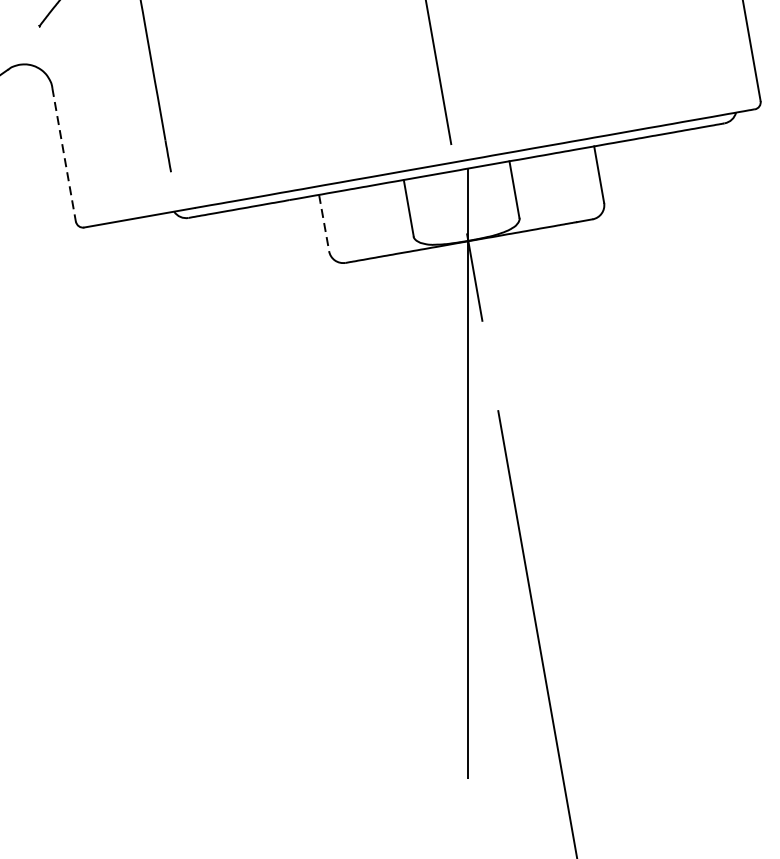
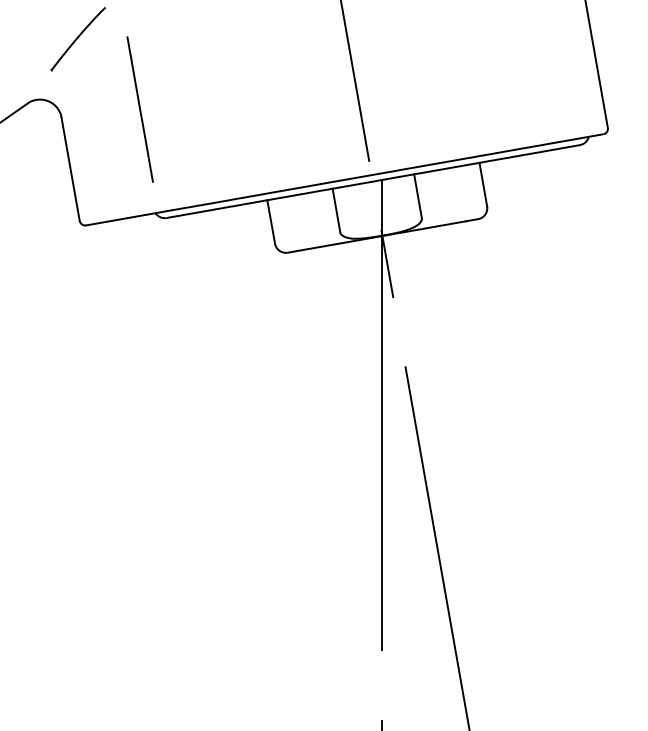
line: (63, 155) -> (70, 169), dashed -> solid
line: (324, 223) -> (271, 222), dashed -> solid

